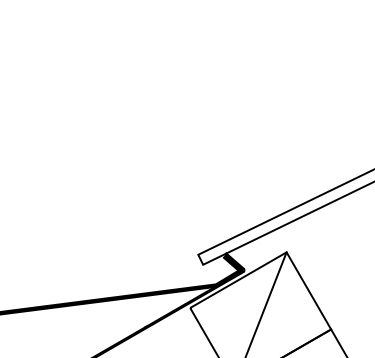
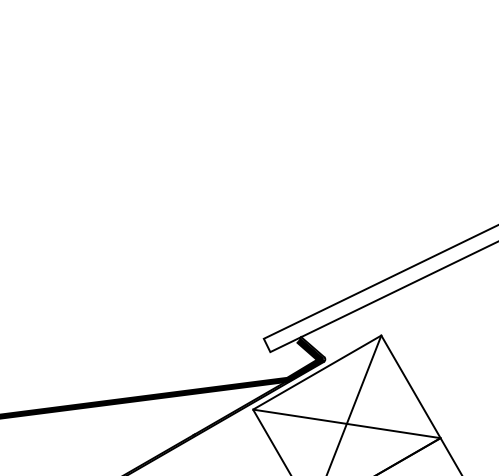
line: (260, 318) -> (346, 423), added

